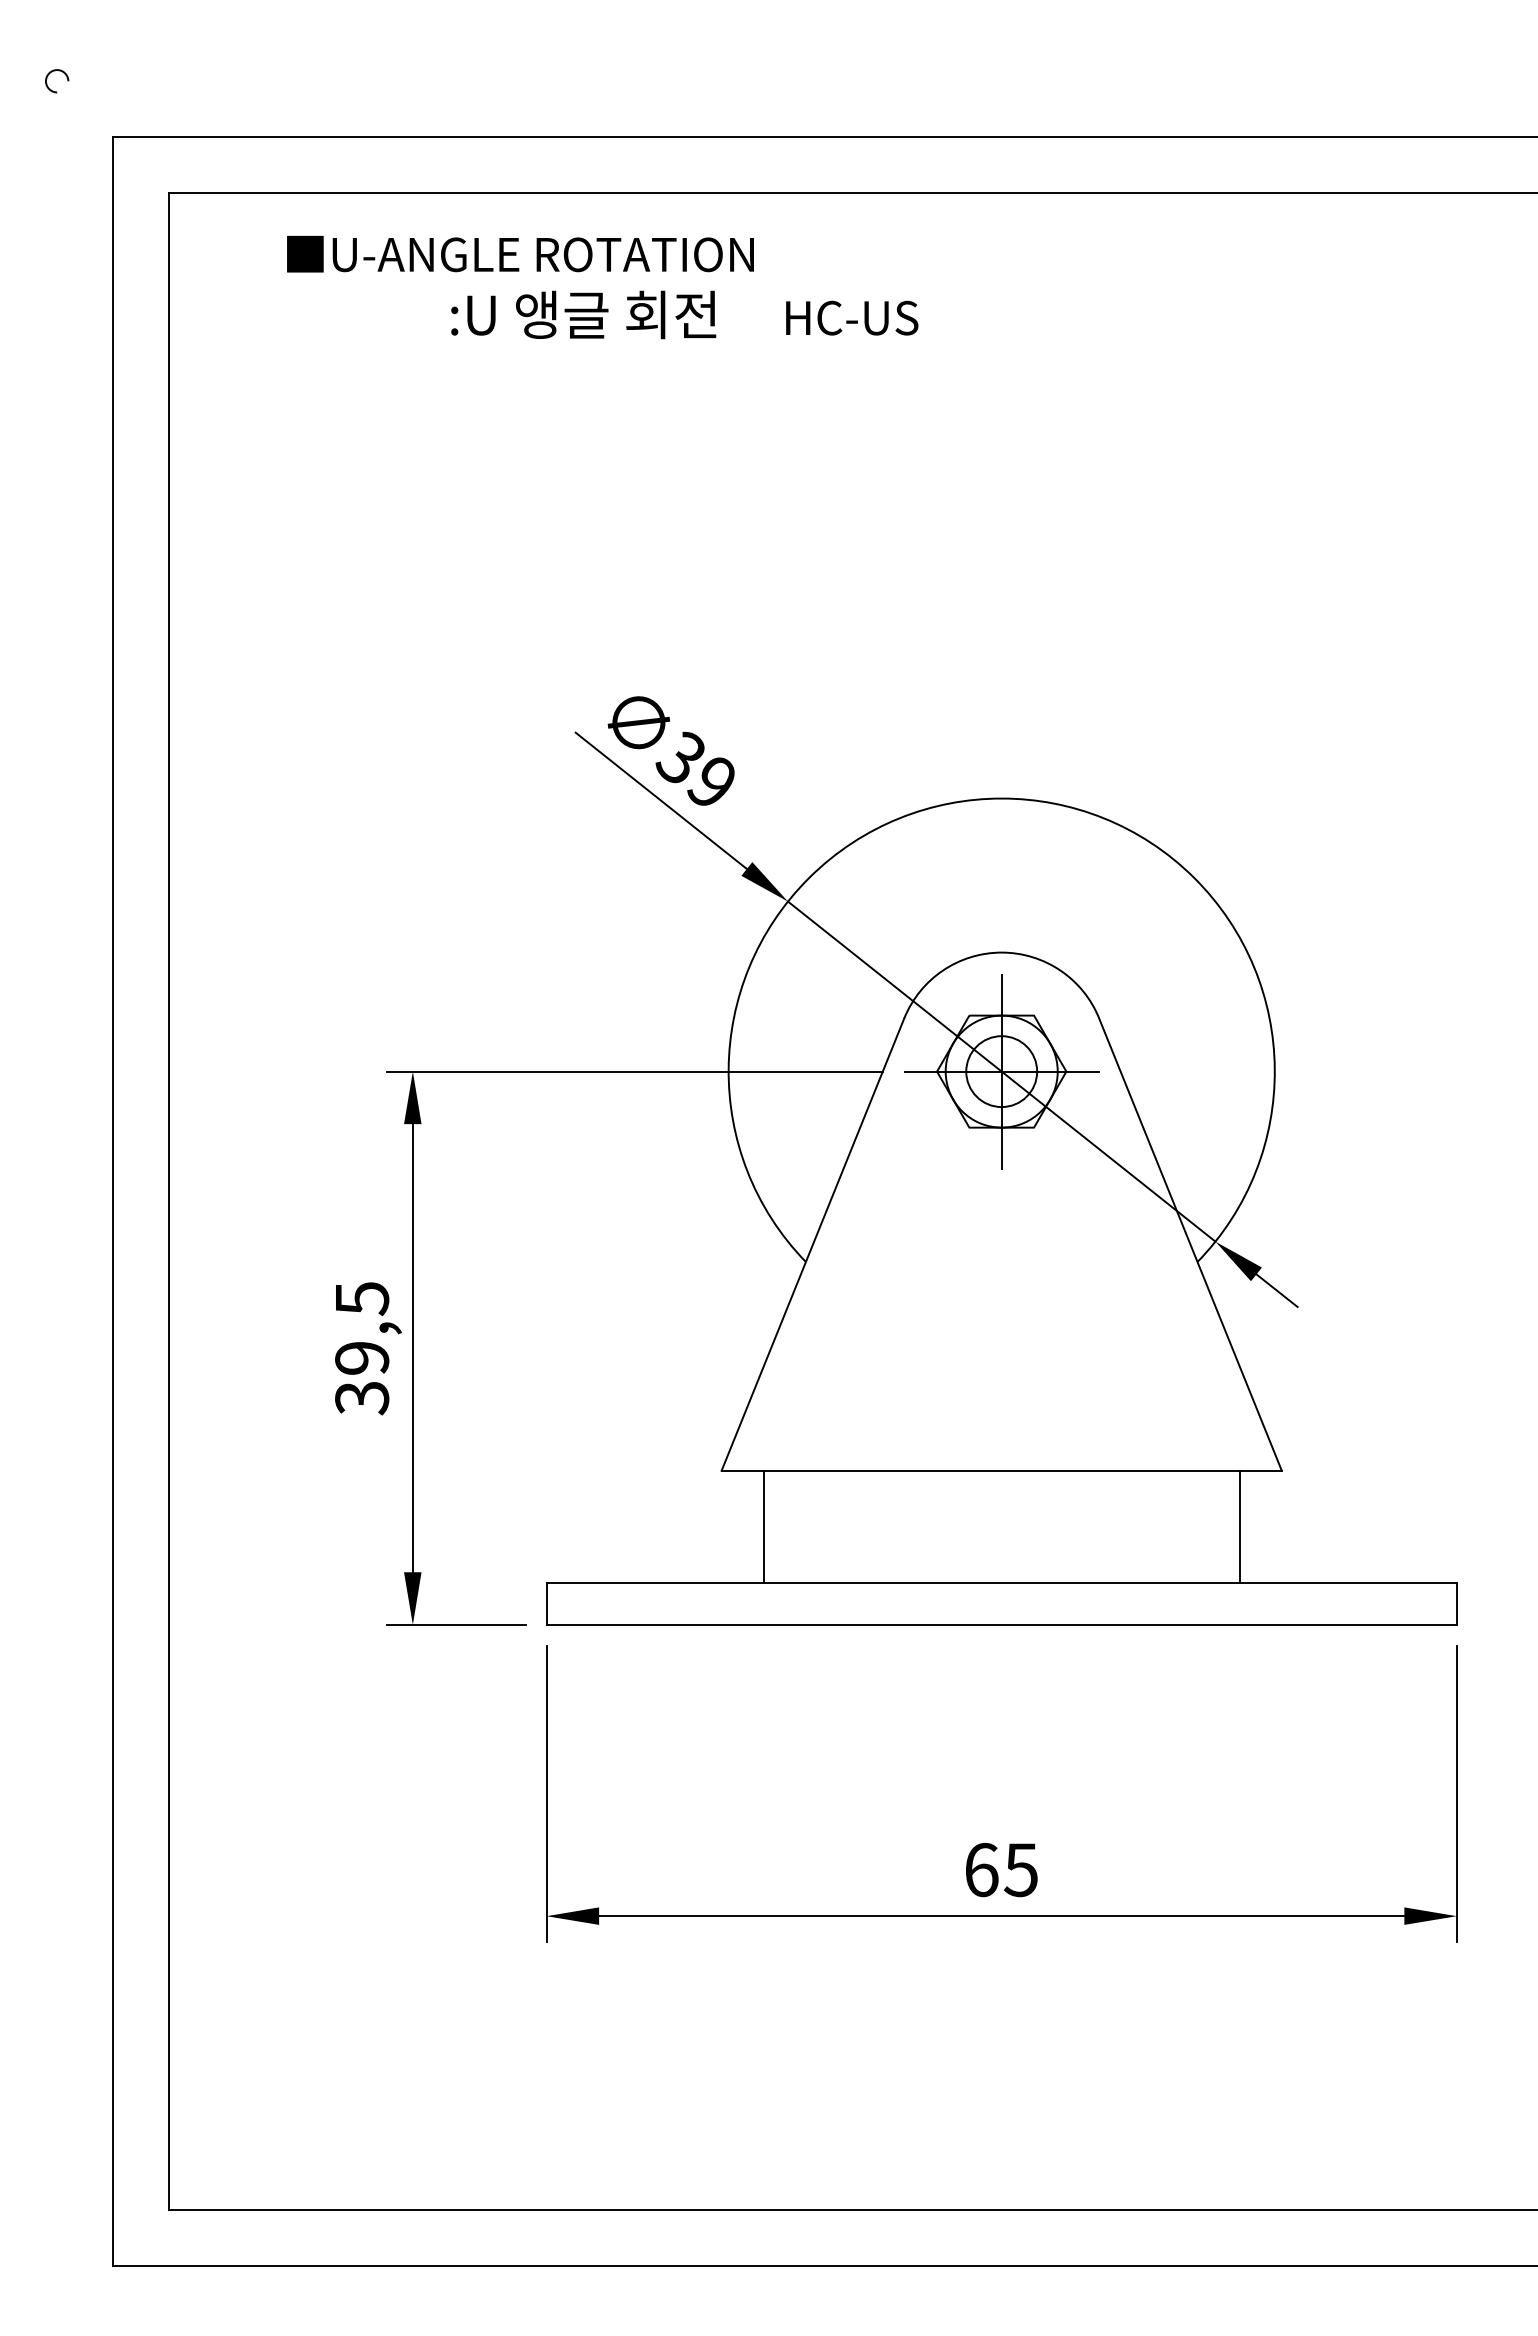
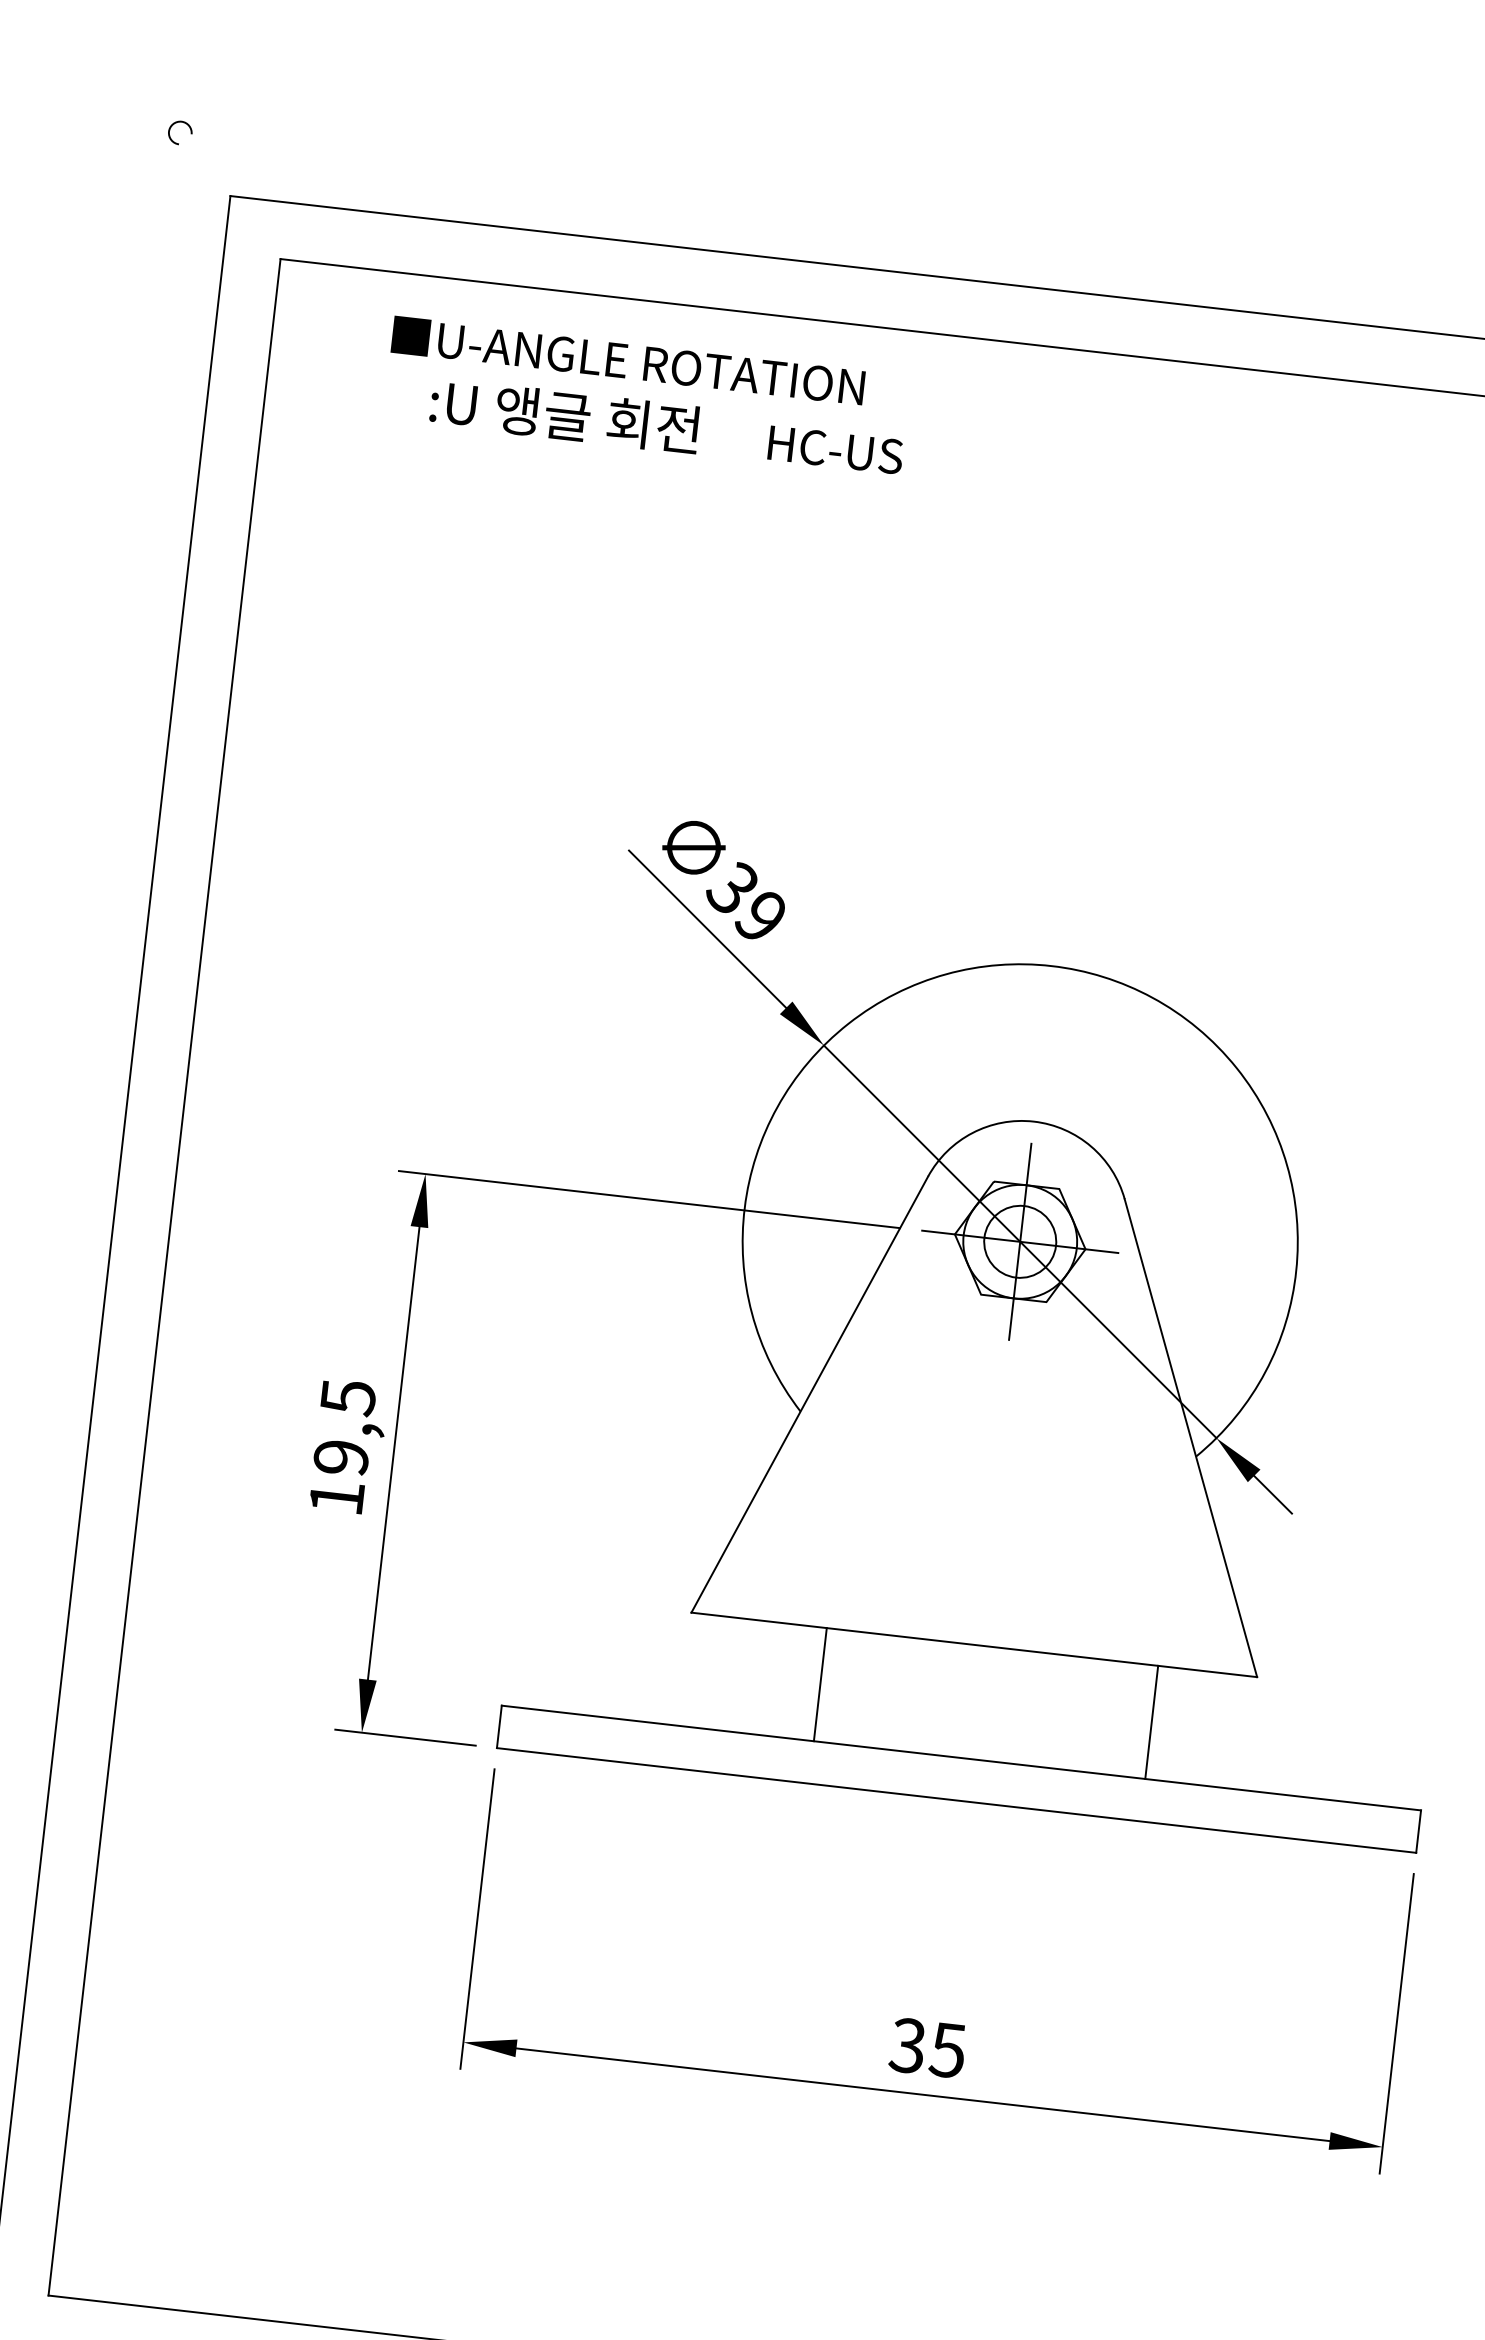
text: (684, 314) -> (666, 427), moved
text: (362, 1398) -> (337, 1498), 39,5 -> 19,5
line: (763, 1526) -> (820, 1684), moved
line: (1239, 1526) -> (1151, 1722), moved
text: (981, 1869) -> (908, 2045), 65 -> 35

